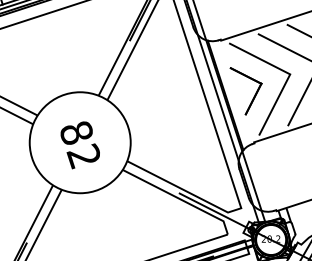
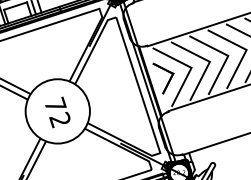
text: (76, 131) -> (55, 104), 82 -> 72

